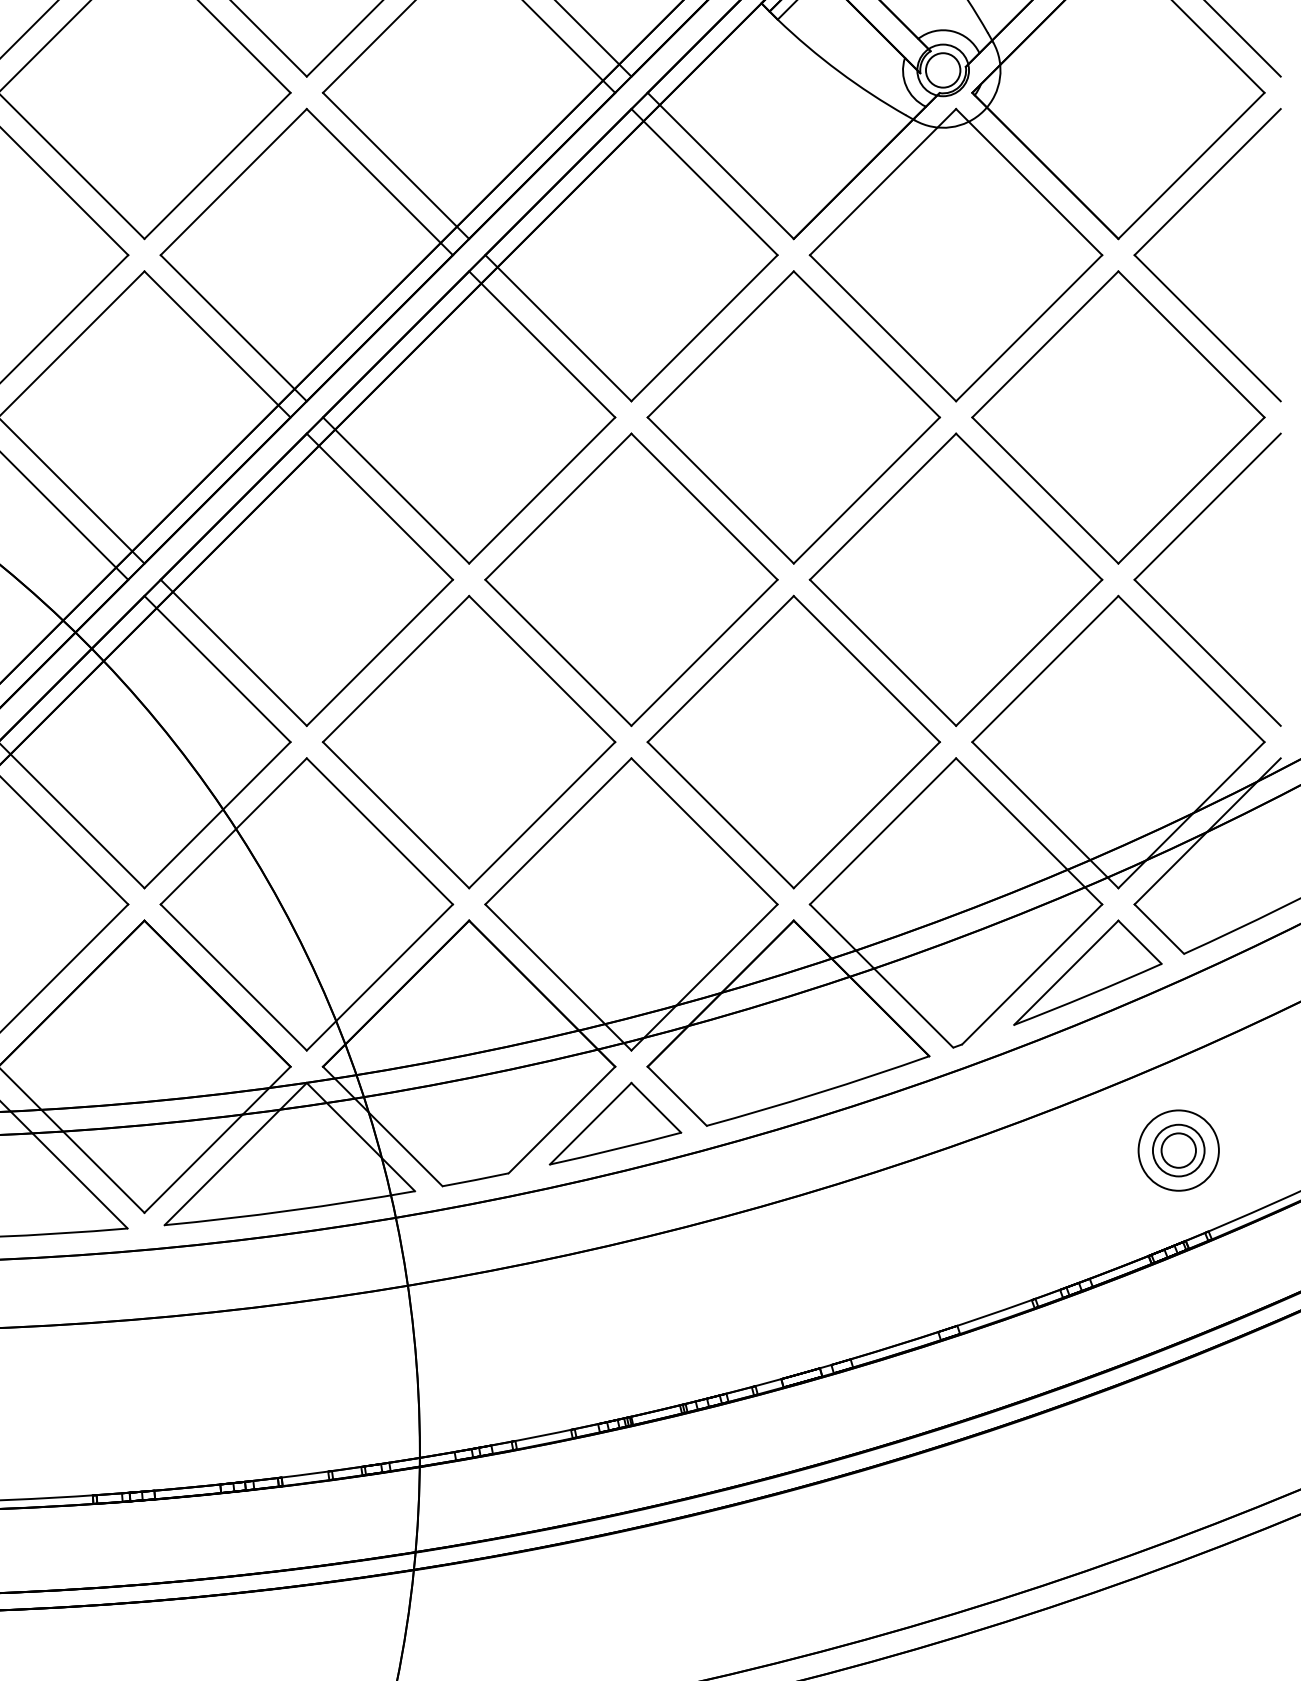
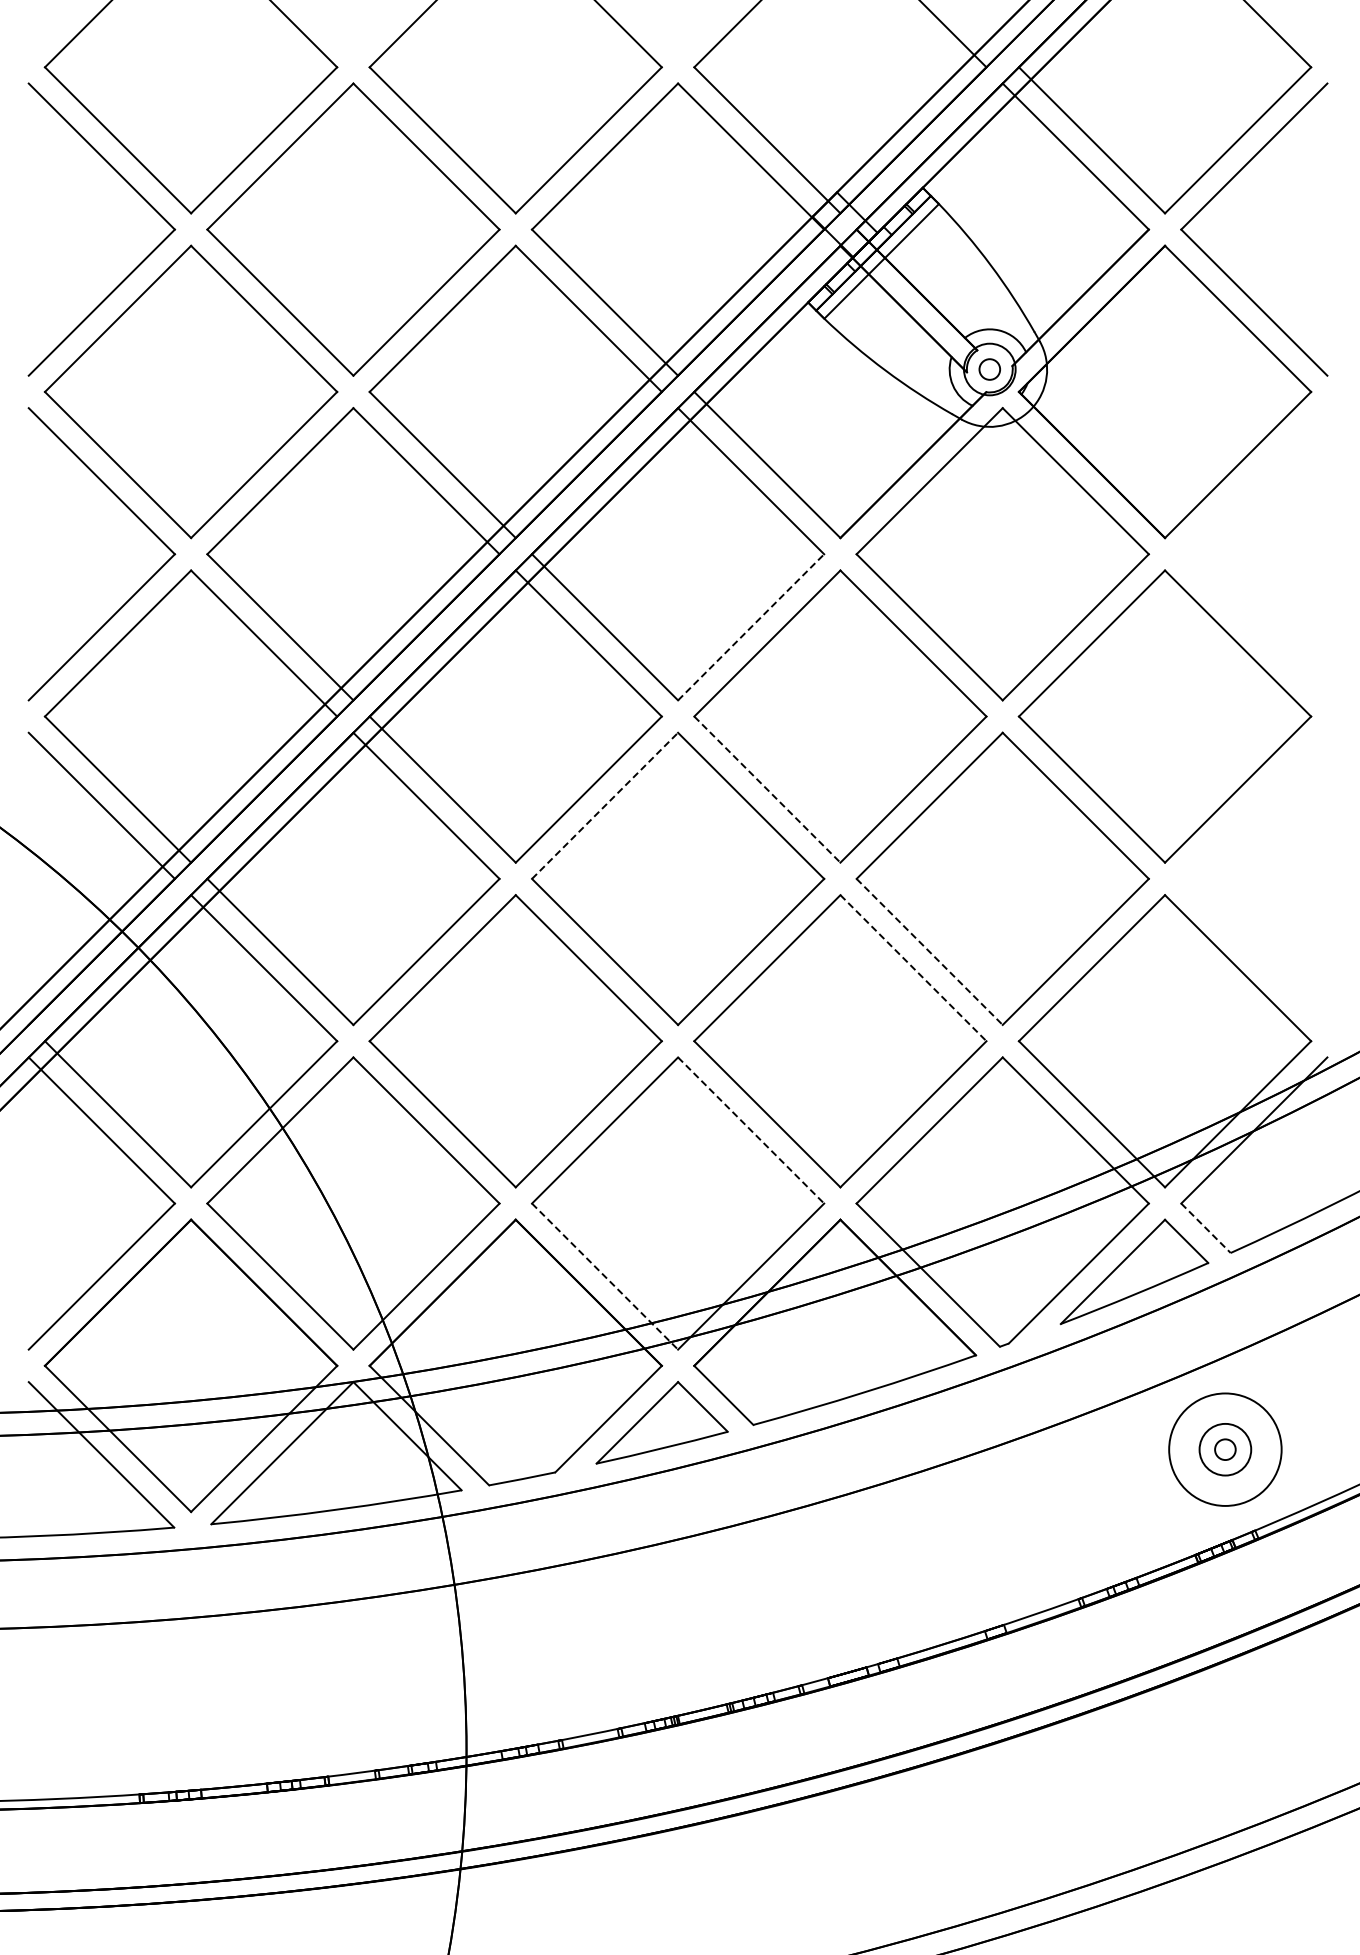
circle: (942, 70) -> (989, 369), size x0.6
part: (1171, 219) -> (1218, 518), removed
line: (704, 327) -> (751, 626), solid -> dashed
line: (720, 490) -> (767, 789), solid -> dashed
line: (558, 506) -> (605, 805), solid -> dashed
part: (1172, 543) -> (1219, 842), removed
line: (883, 653) -> (930, 952), solid -> dashed
line: (866, 669) -> (913, 968), solid -> dashed
line: (704, 831) -> (751, 1130), solid -> dashed
line: (1158, 929) -> (1205, 1228), solid -> dashed
line: (558, 977) -> (605, 1276), solid -> dashed
circle: (1178, 1150) -> (1225, 1449), size x0.6
circle: (1178, 1150) -> (1225, 1449), size x1.4

